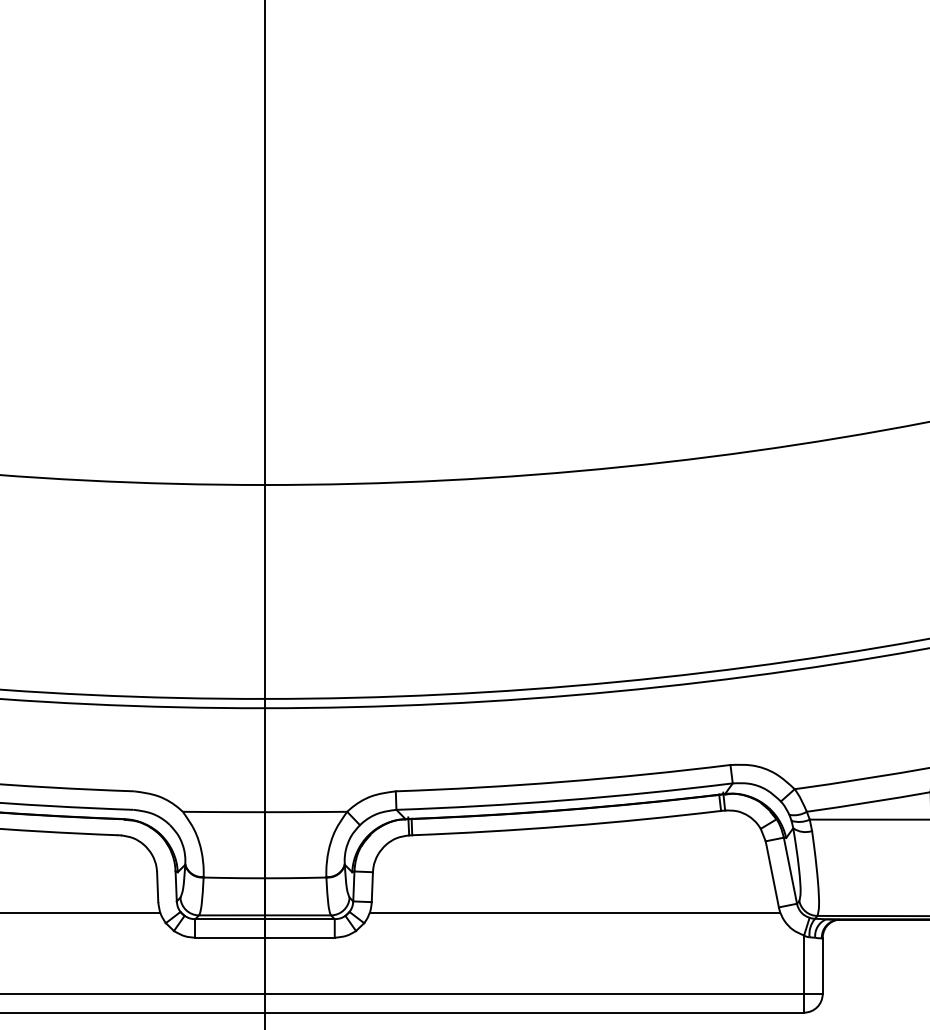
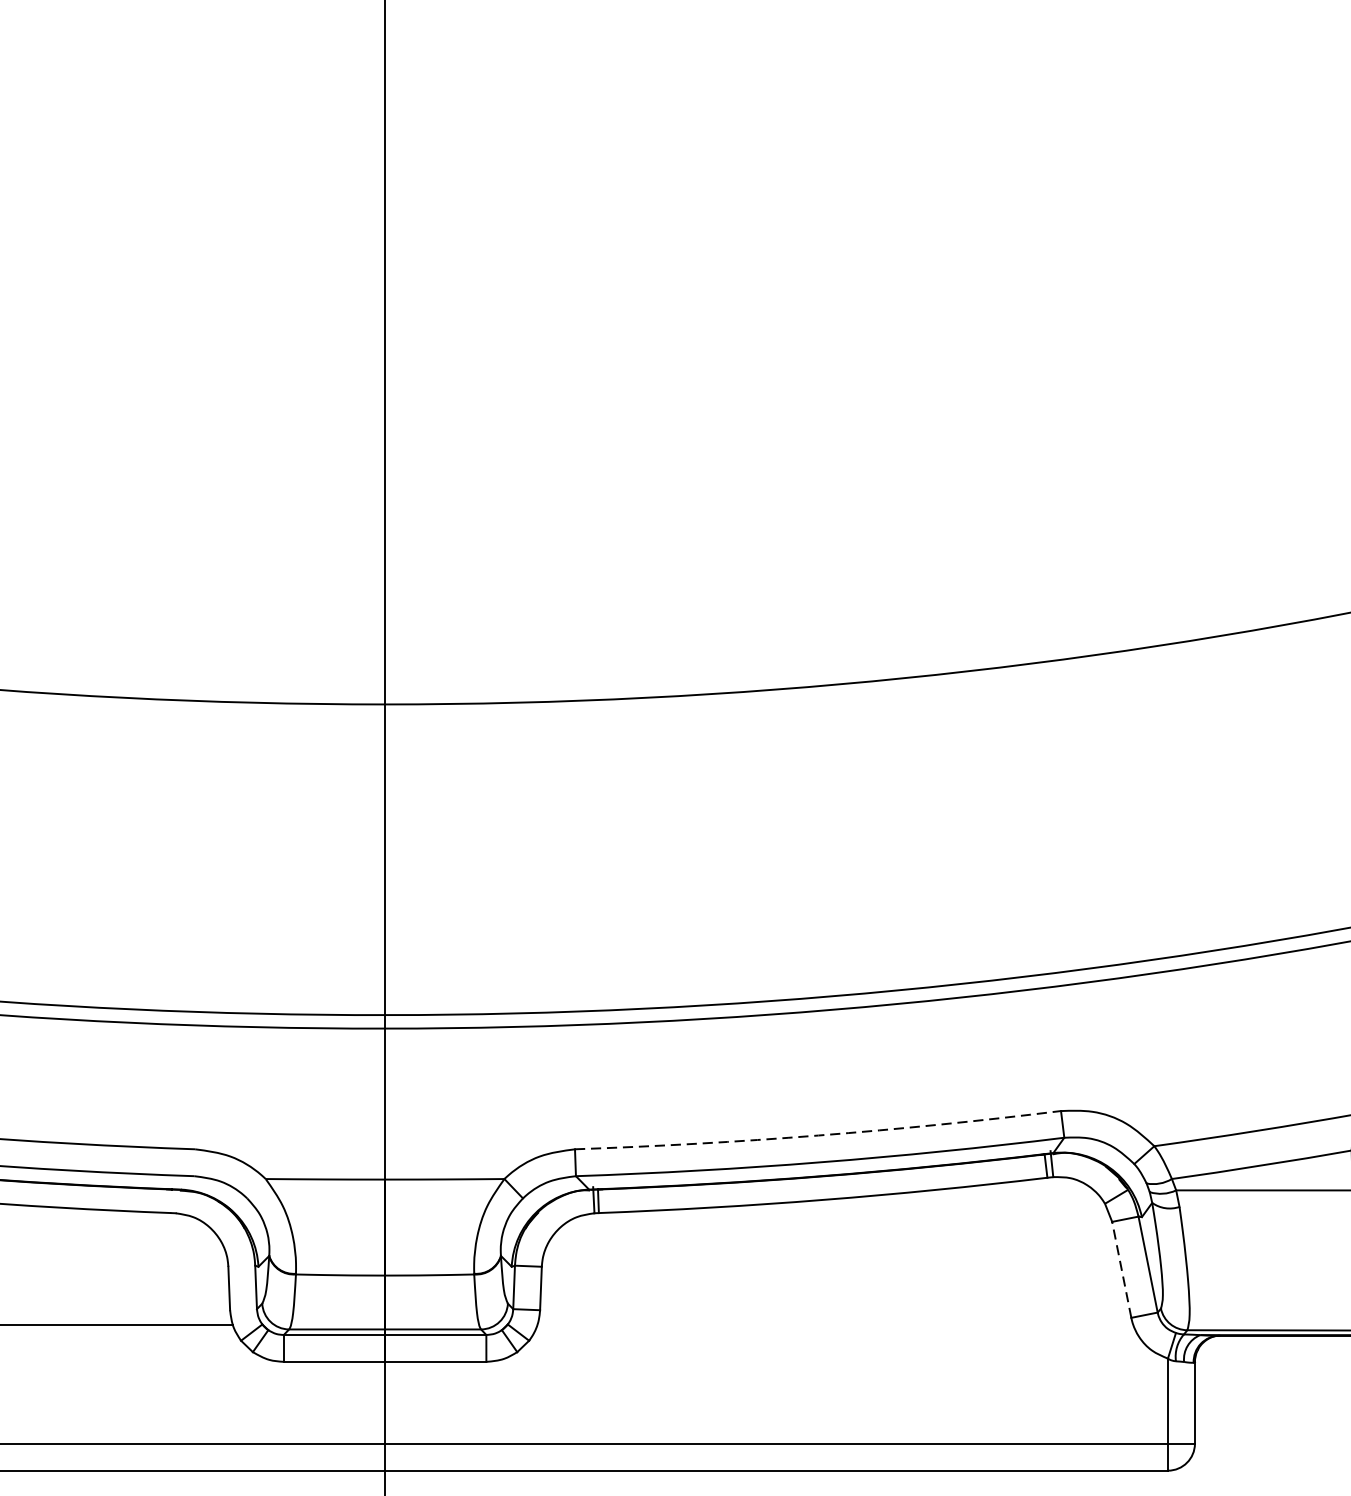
arc: (563, 781) -> (818, 1135), solid -> dashed
line: (772, 874) -> (1122, 1270), solid -> dashed
line: (574, 912) -> (834, 1325), removed

